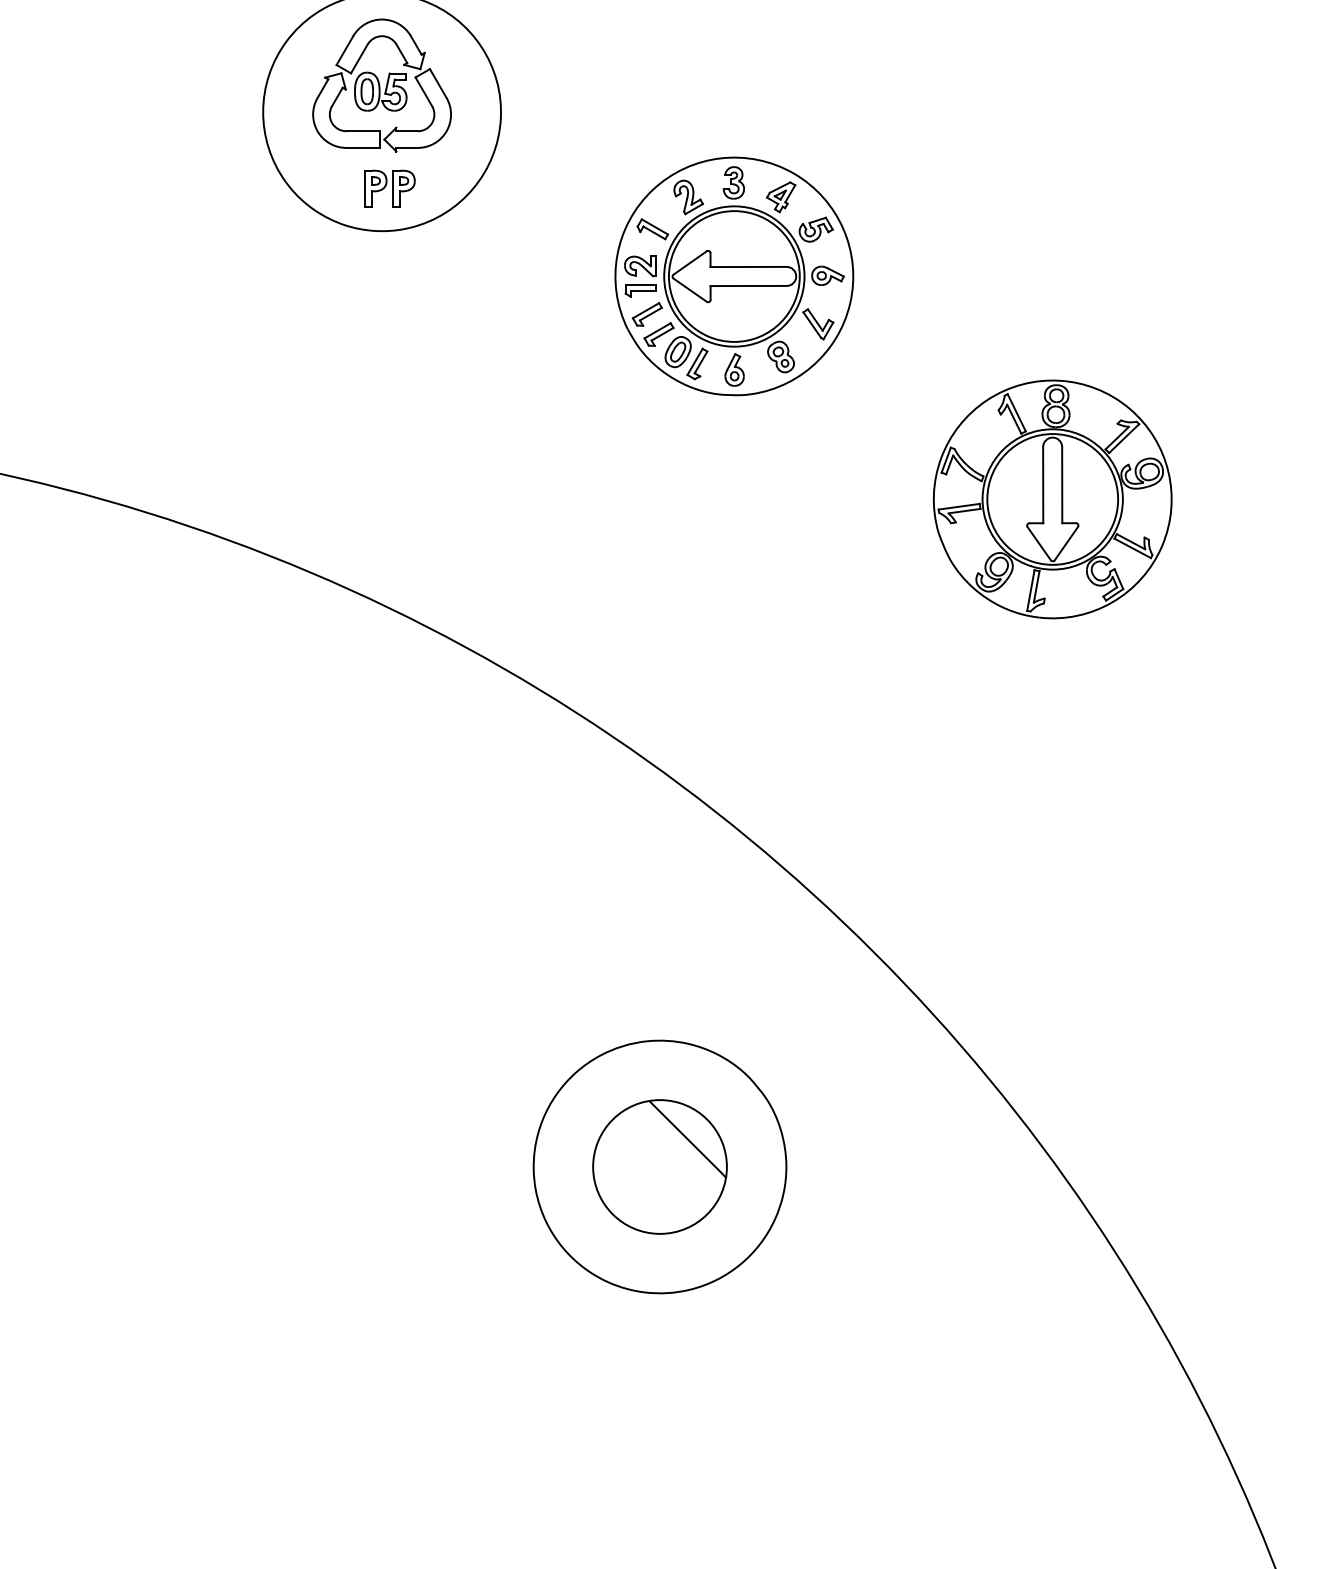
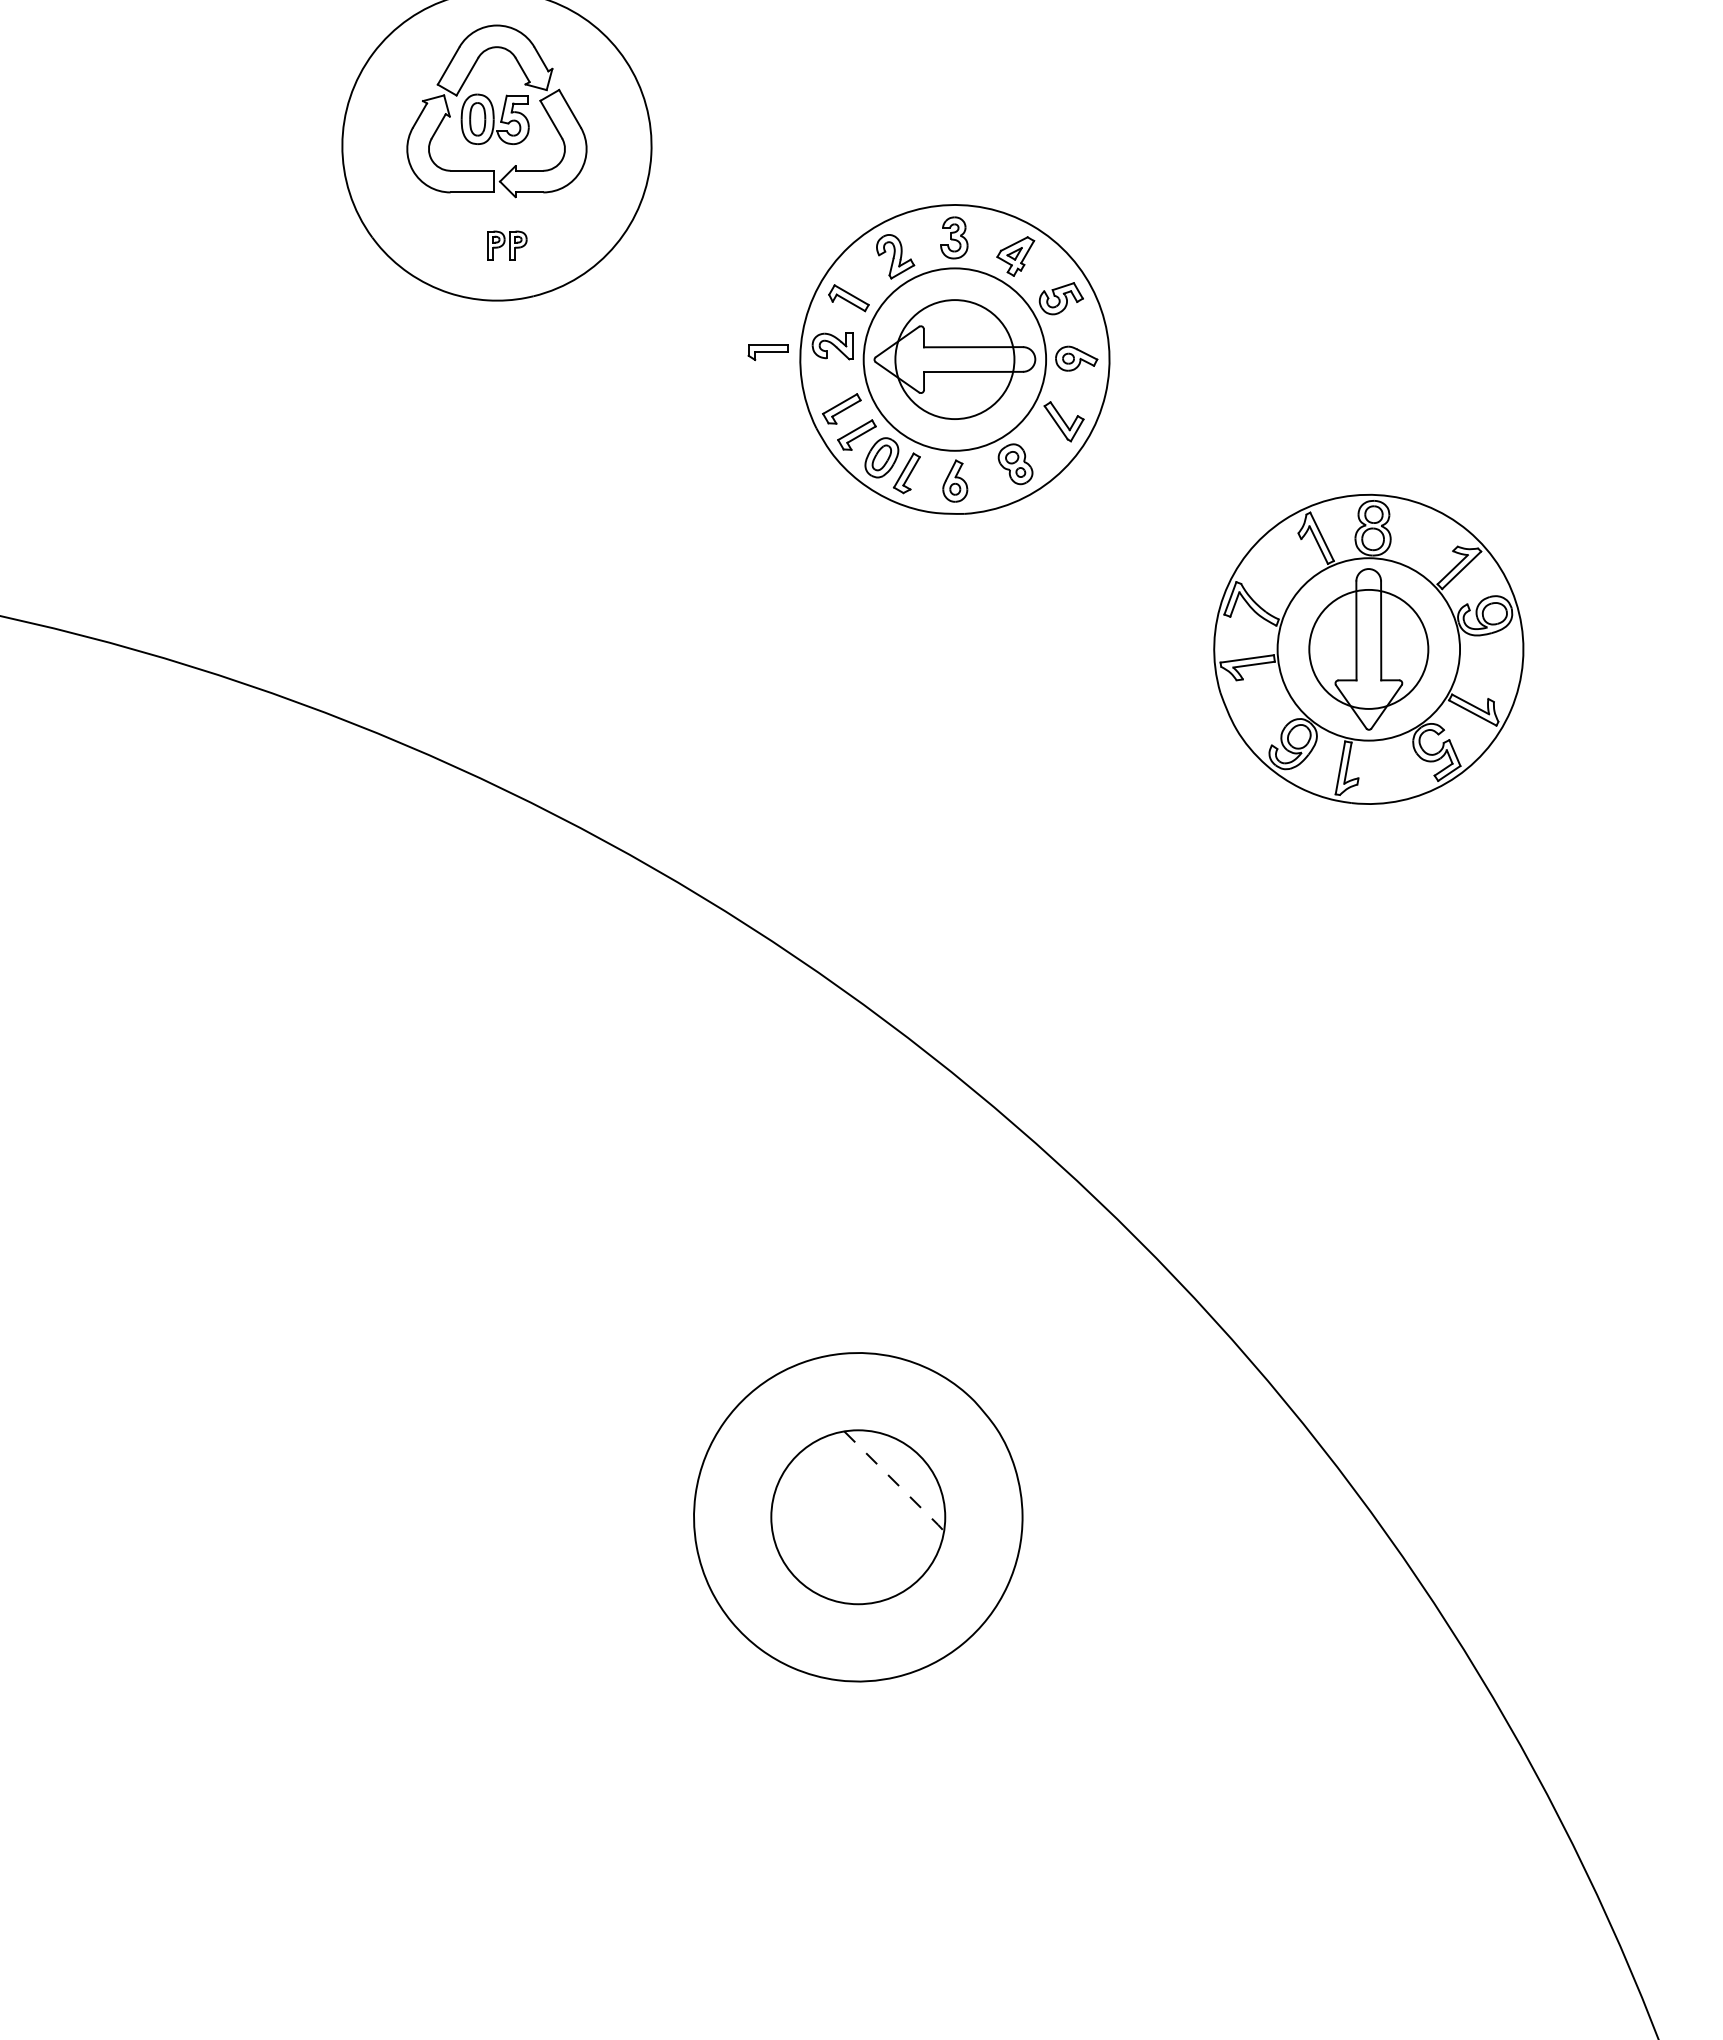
part: (390, 188) -> (507, 245), size x0.6
circle: (734, 276) -> (954, 359), size x0.7
part: (640, 291) -> (767, 352), moved
circle: (1052, 499) -> (1368, 649), size x0.7
line: (688, 1139) -> (895, 1481), solid -> dashed

